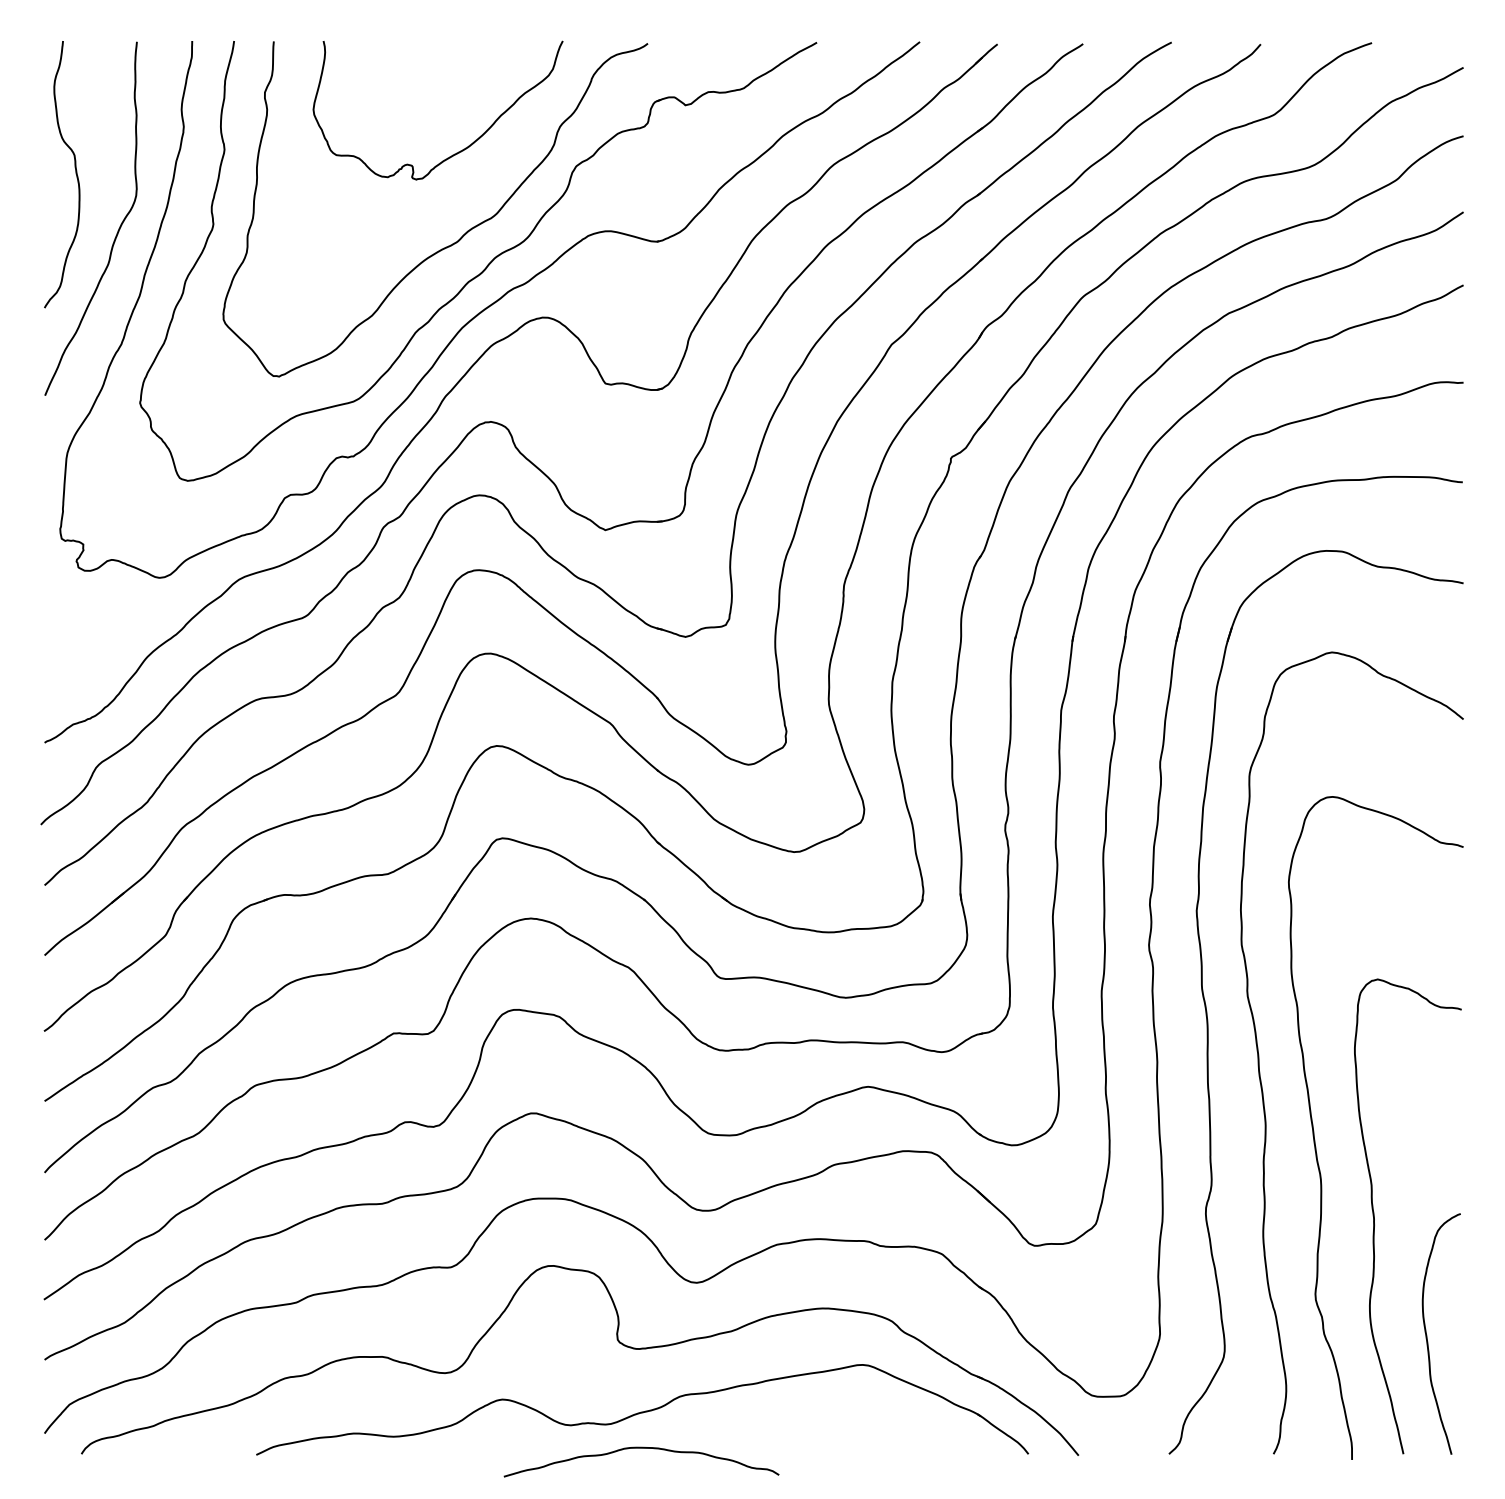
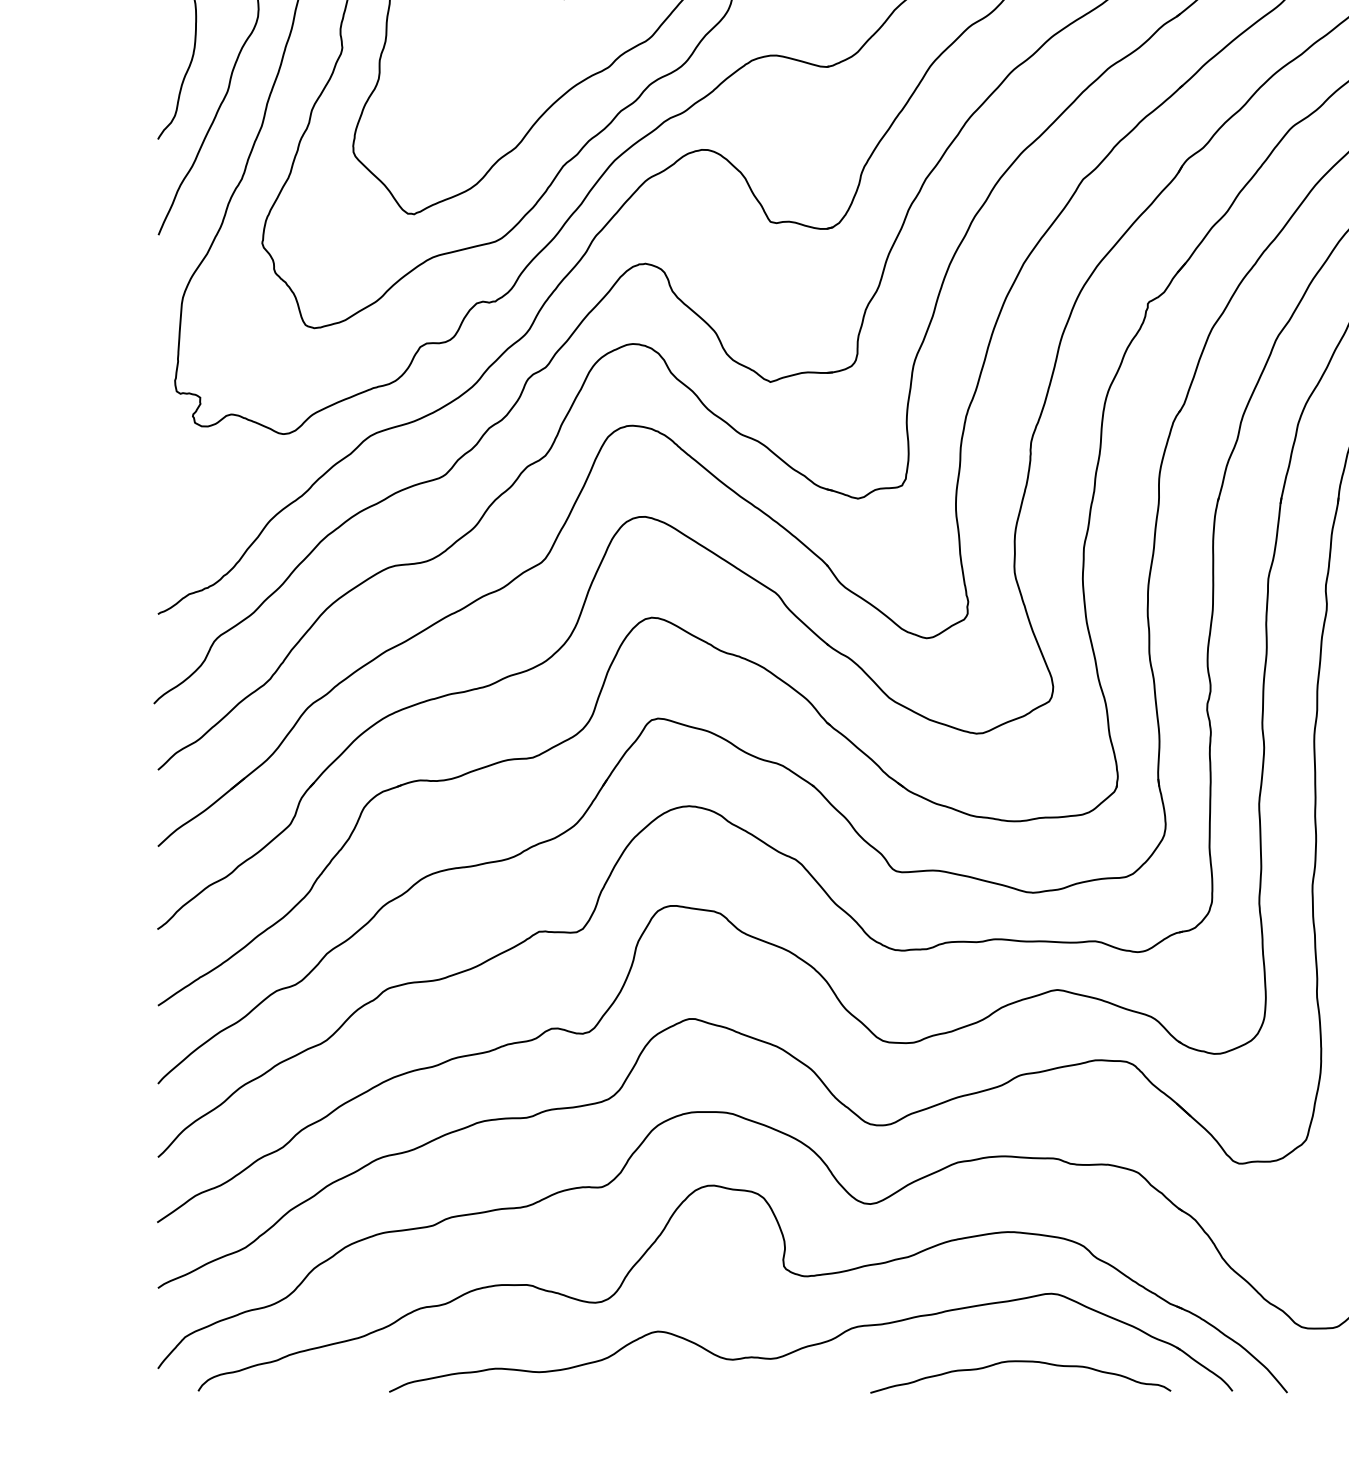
curve: (641, 1448) -> (1020, 1362), moved

